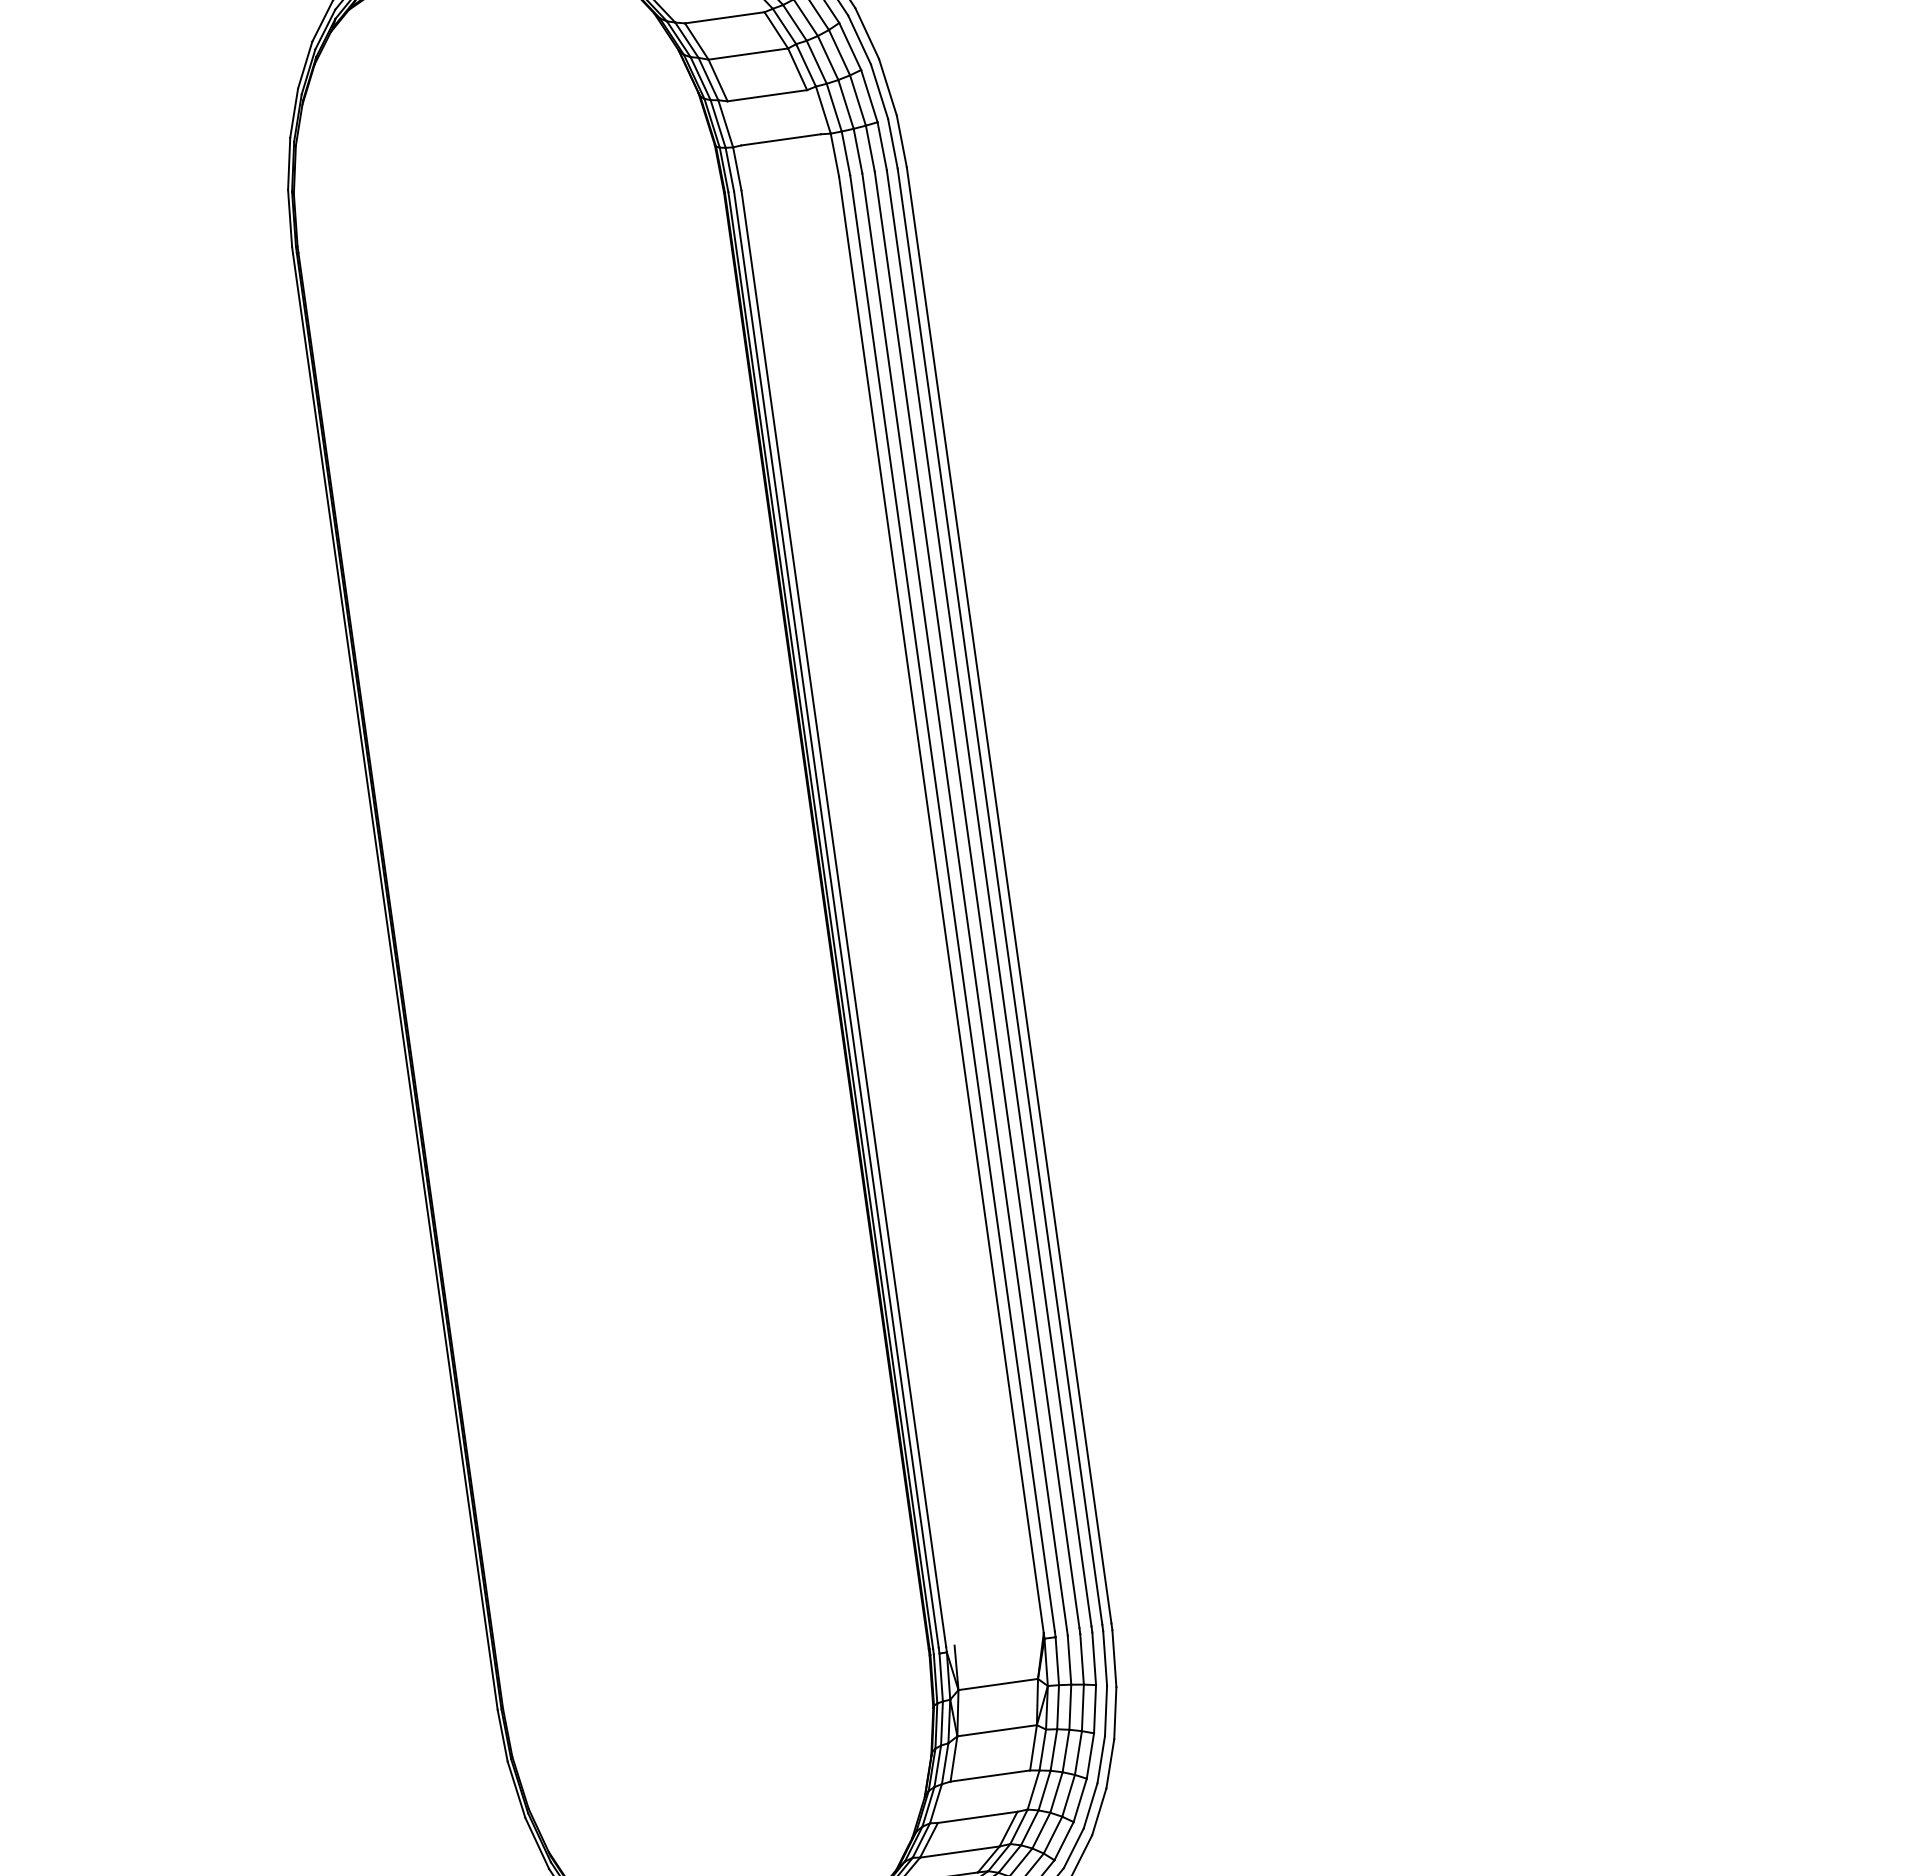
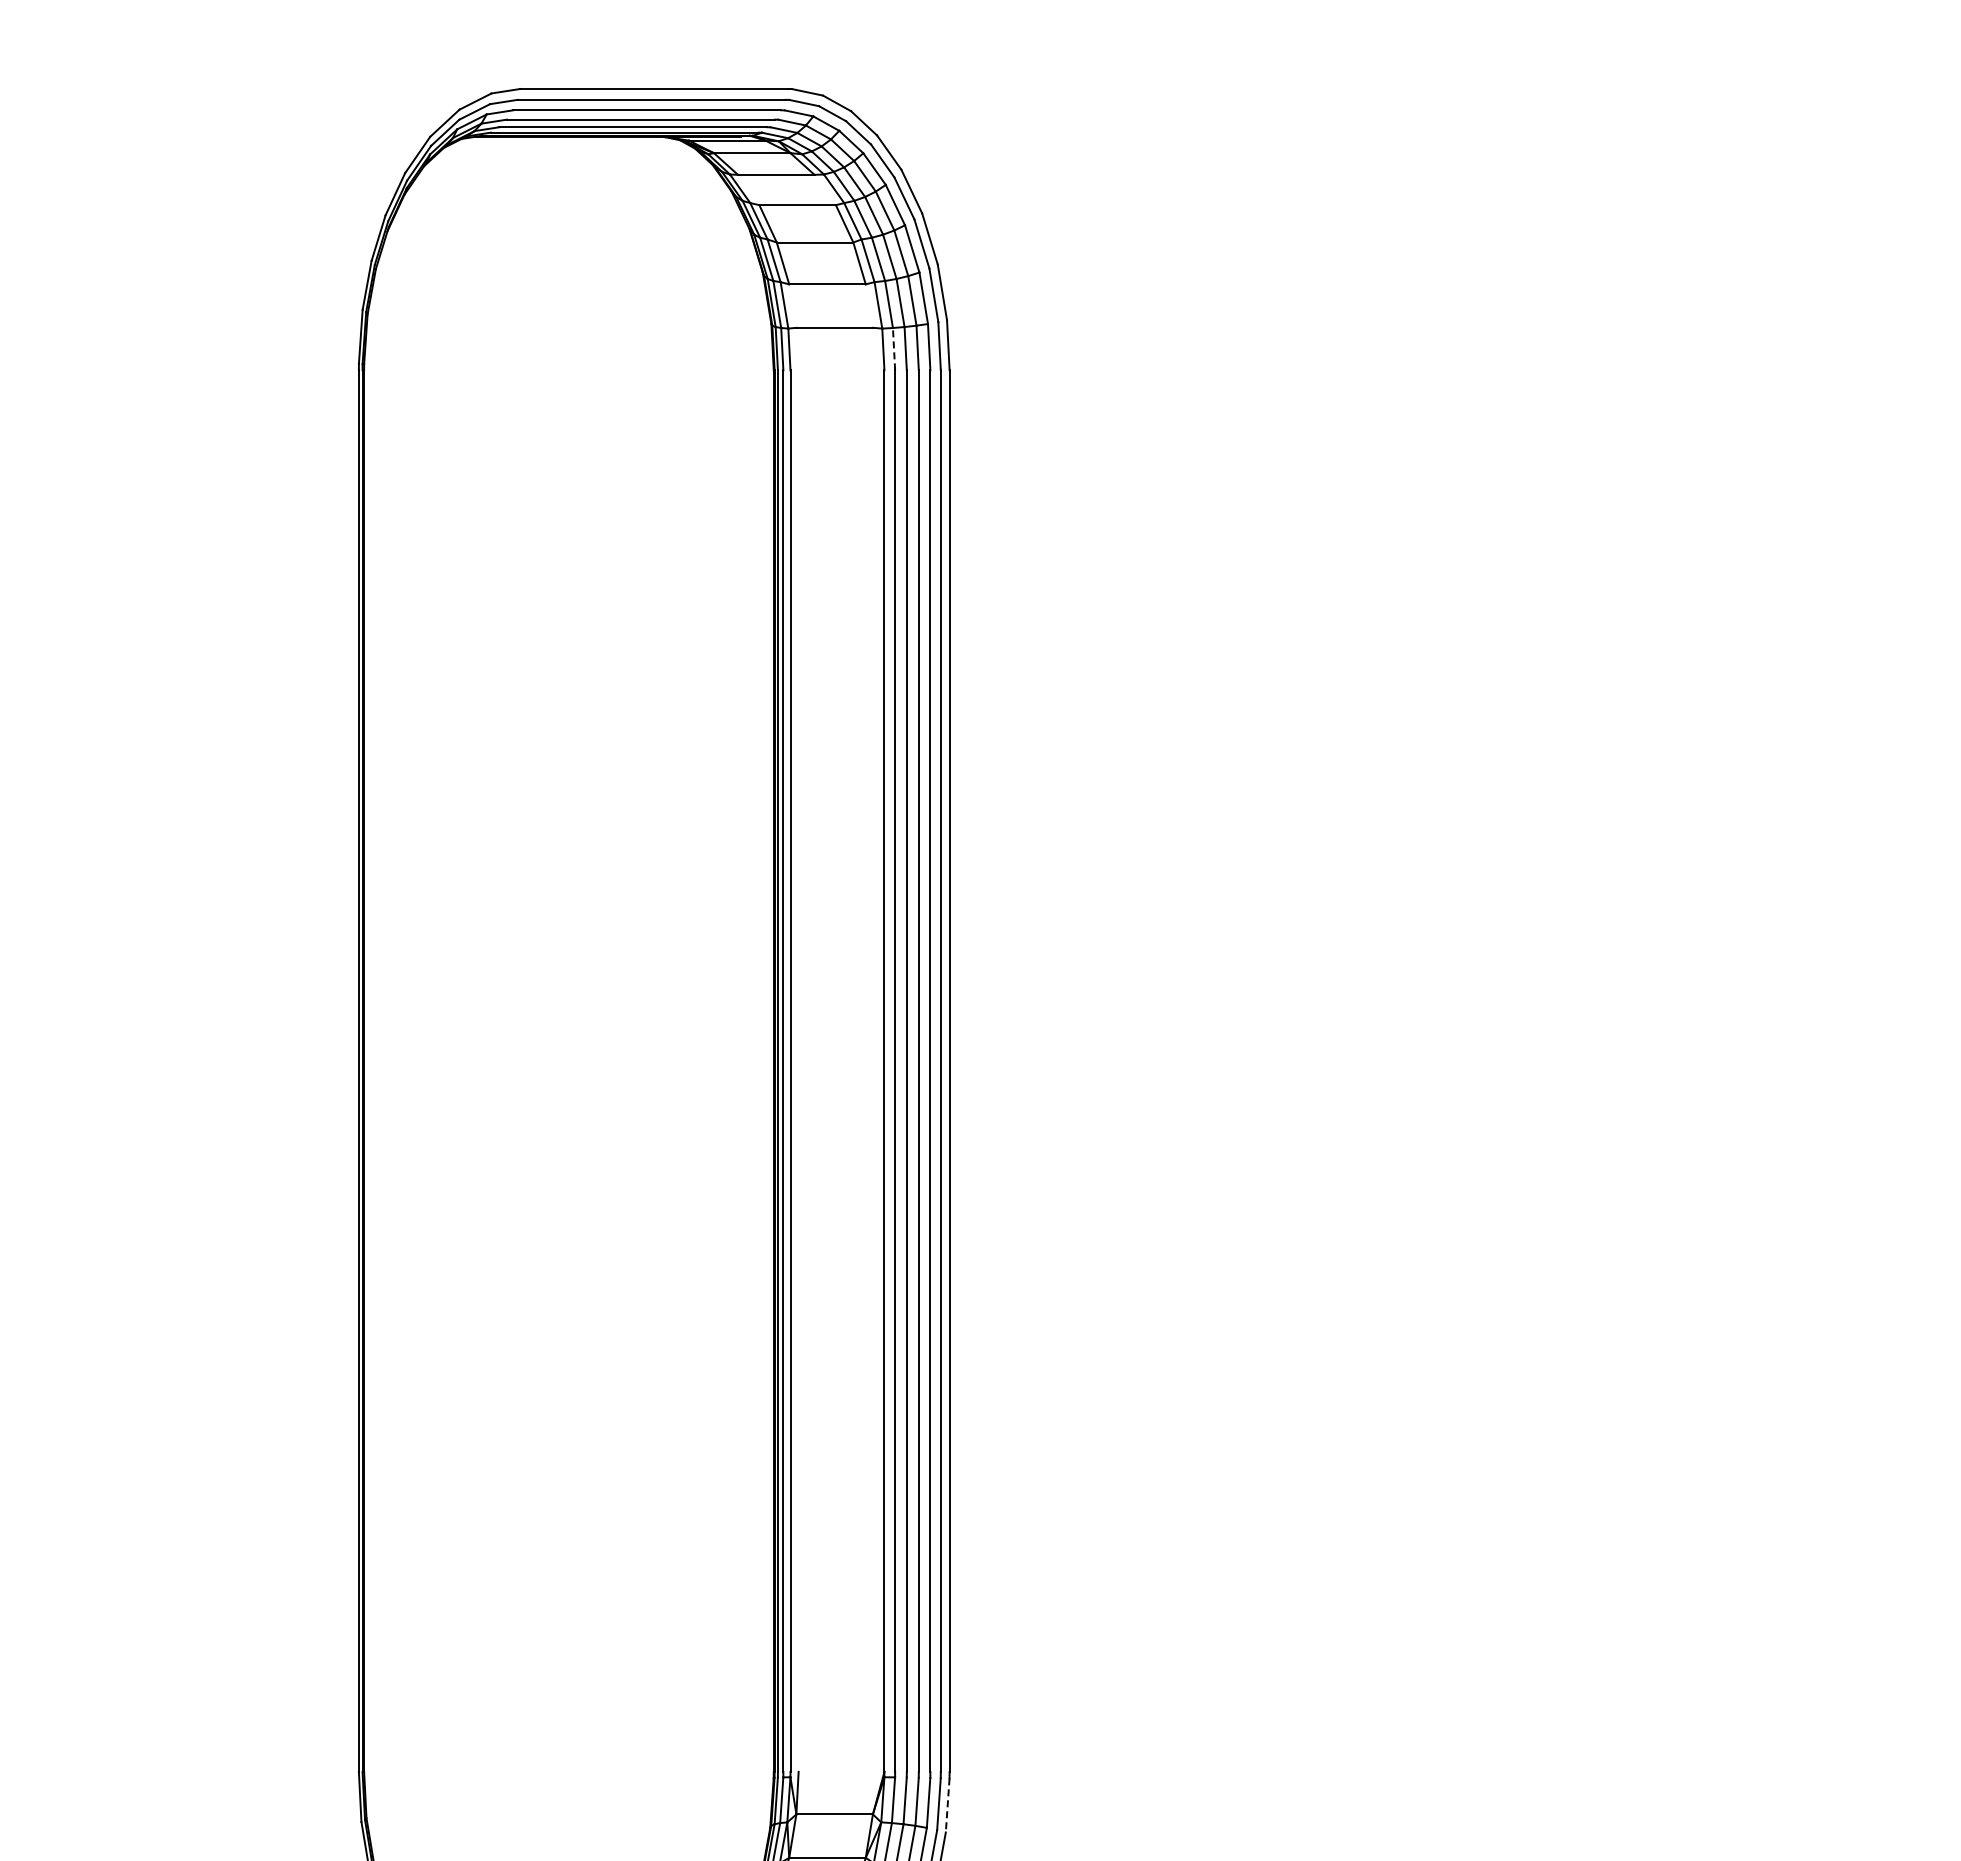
line: (846, 152) -> (894, 348), solid -> dashed
line: (1114, 1658) -> (947, 1805), solid -> dashed

